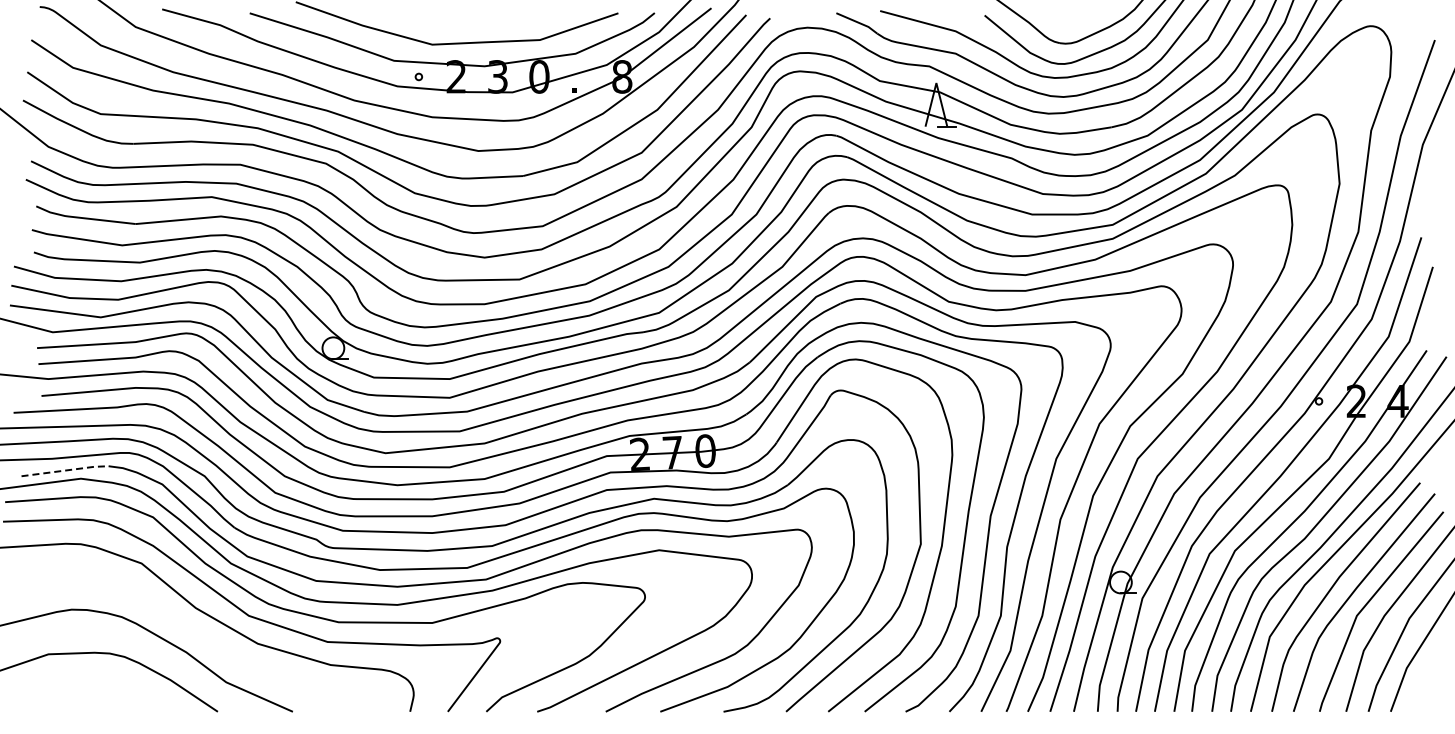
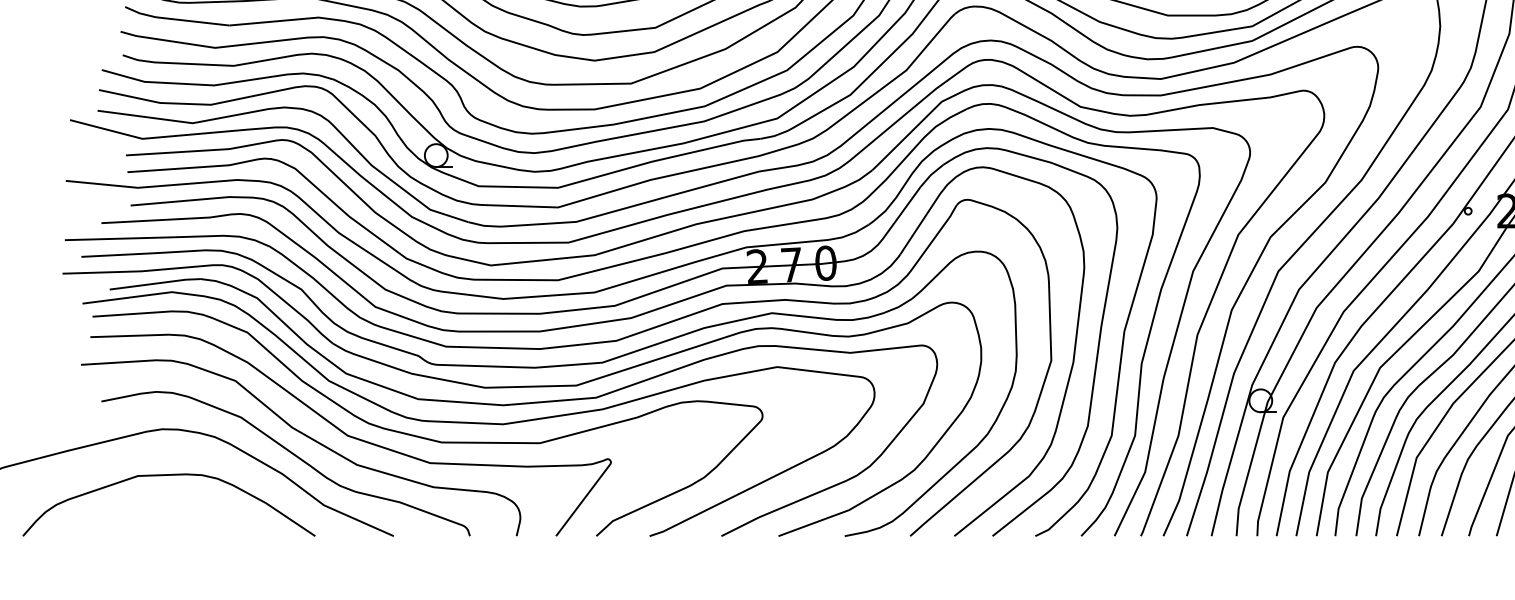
line: (65, 470) -> (155, 283), dashed -> solid
curve: (196, 634) -> (292, 455), added

